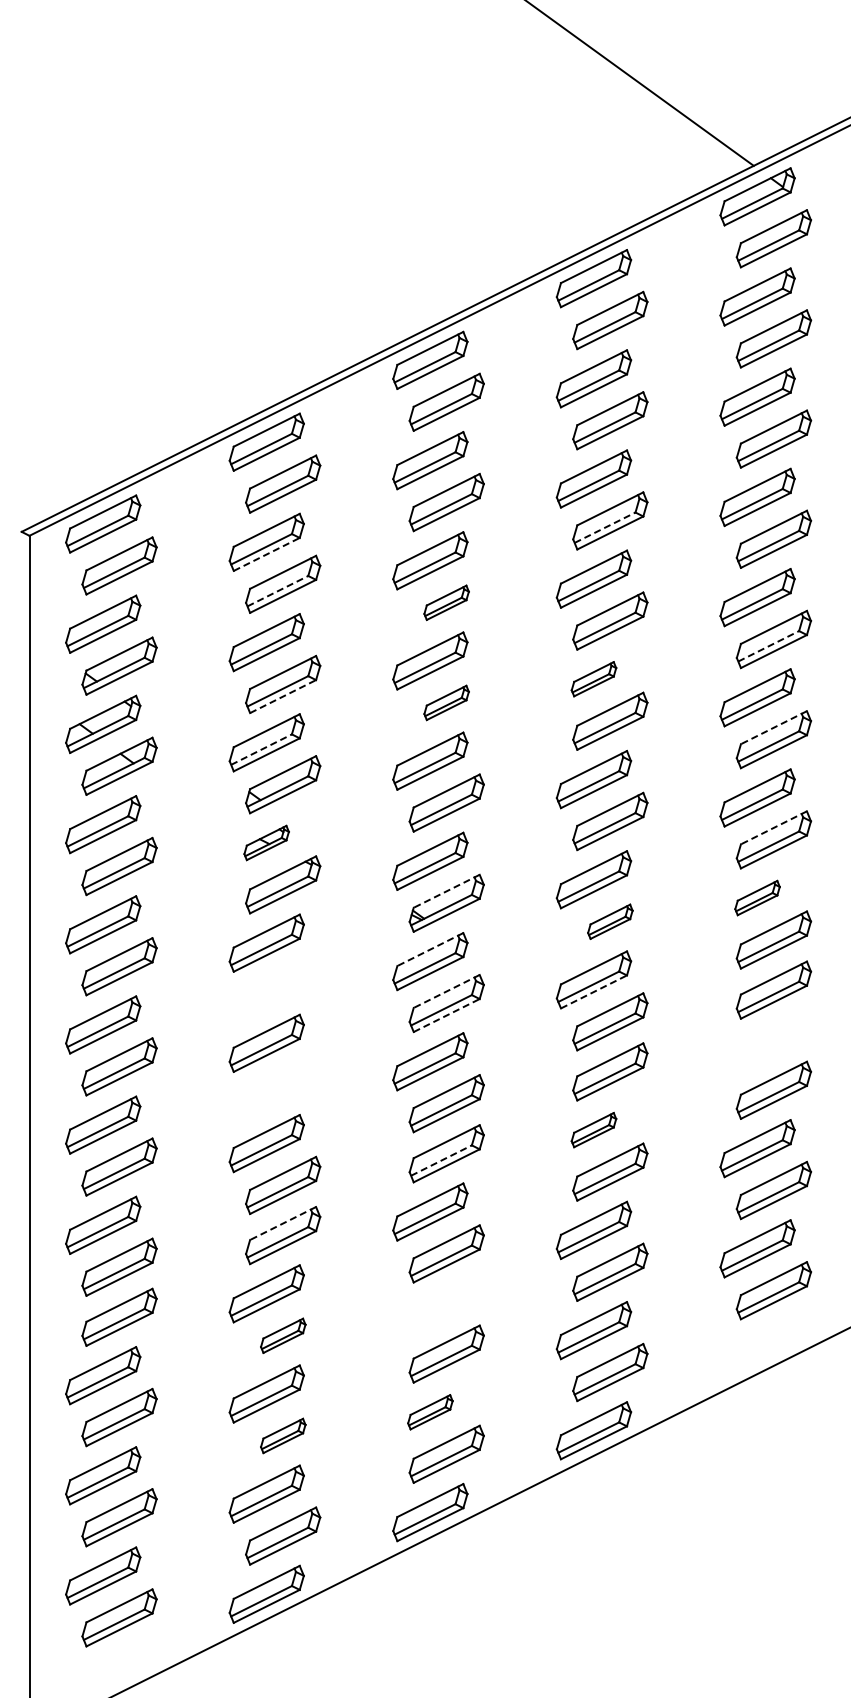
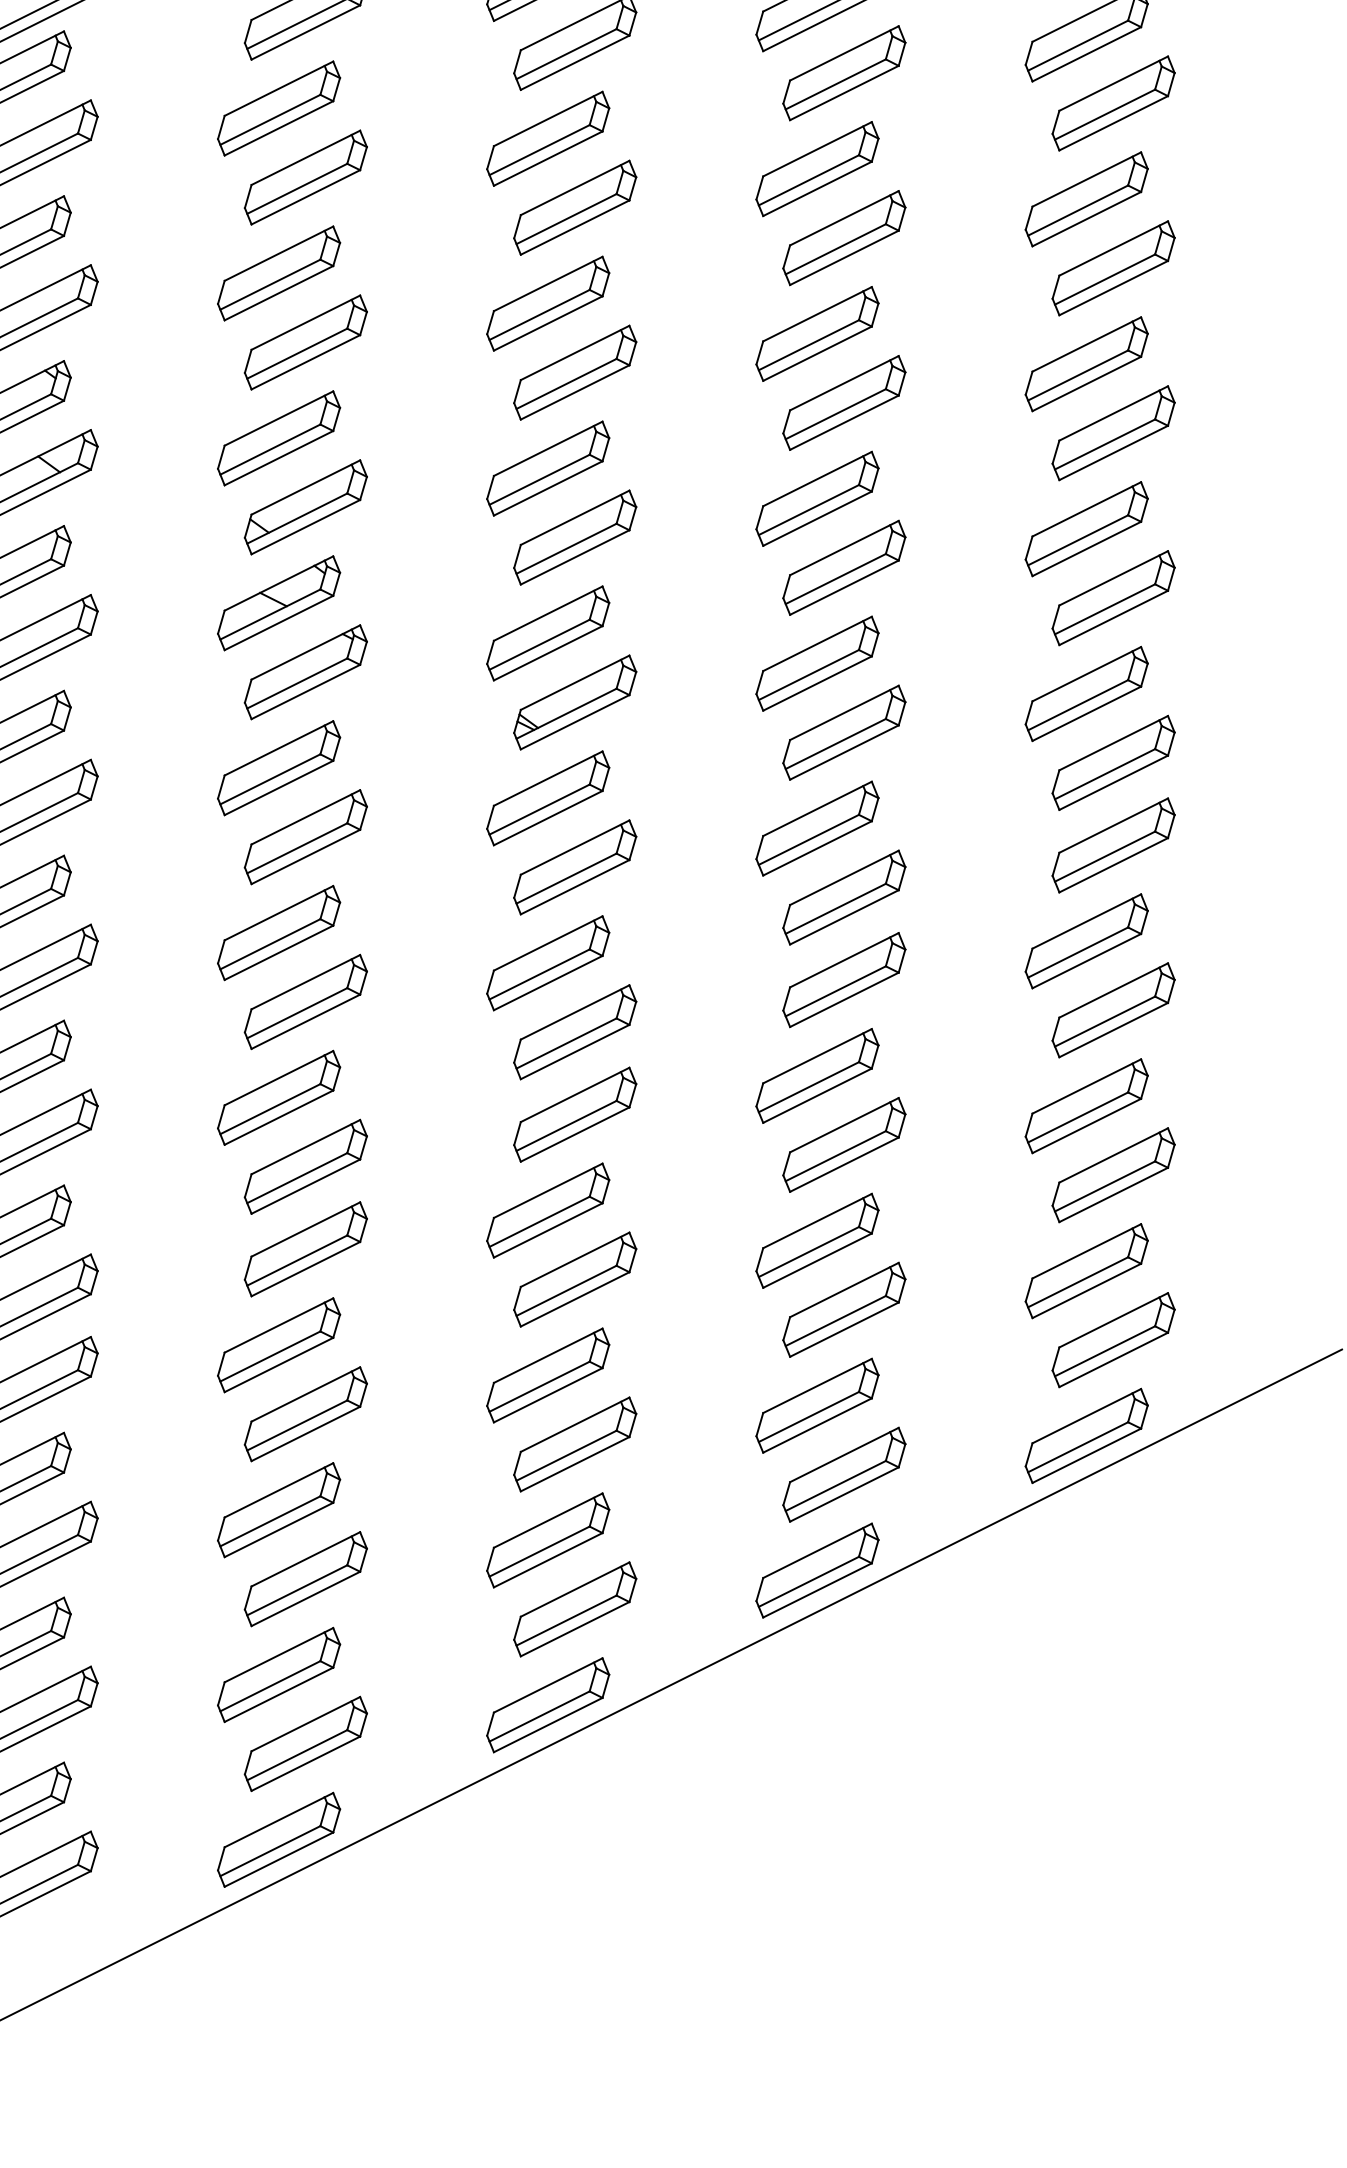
line: (605, 527) -> (836, 84), dashed -> solid
line: (266, 554) -> (278, 128), dashed -> solid
line: (277, 591) -> (296, 189), dashed -> solid
part: (446, 602) -> (574, 207), size x1.67
line: (769, 646) -> (1106, 279), dashed -> solid
part: (593, 678) -> (816, 332), size x1.67
line: (283, 696) -> (306, 362), dashed -> solid
part: (446, 702) -> (574, 372), size x1.67
line: (773, 727) -> (1112, 413), dashed -> solid
line: (261, 749) -> (270, 449), dashed -> solid
line: (773, 827) -> (1112, 577), dashed -> solid
part: (266, 842) -> (278, 602), size x1.67
line: (446, 891) -> (574, 683), dashed -> solid
part: (757, 897) -> (1086, 692), size x1.67
part: (610, 921) -> (844, 732), size x1.67
line: (430, 949) -> (548, 778), dashed -> solid
part: (283, 984) -> (306, 836), added
line: (446, 991) -> (574, 847), dashed -> solid
line: (593, 991) -> (816, 847), dashed -> solid
line: (446, 1015) -> (574, 887), dashed -> solid
part: (757, 1048) -> (1086, 941), added
part: (283, 1084) -> (306, 1000), added
part: (593, 1129) -> (816, 1074), size x1.67
line: (441, 1160) -> (566, 1125), dashed -> solid
line: (283, 1223) -> (306, 1229), dashed -> solid
part: (430, 1311) -> (548, 1374), added
part: (283, 1335) -> (306, 1413), size x1.67
part: (757, 1348) -> (1086, 1435), added
part: (430, 1411) -> (548, 1538), size x1.67
part: (283, 1435) -> (306, 1578), size x1.67

